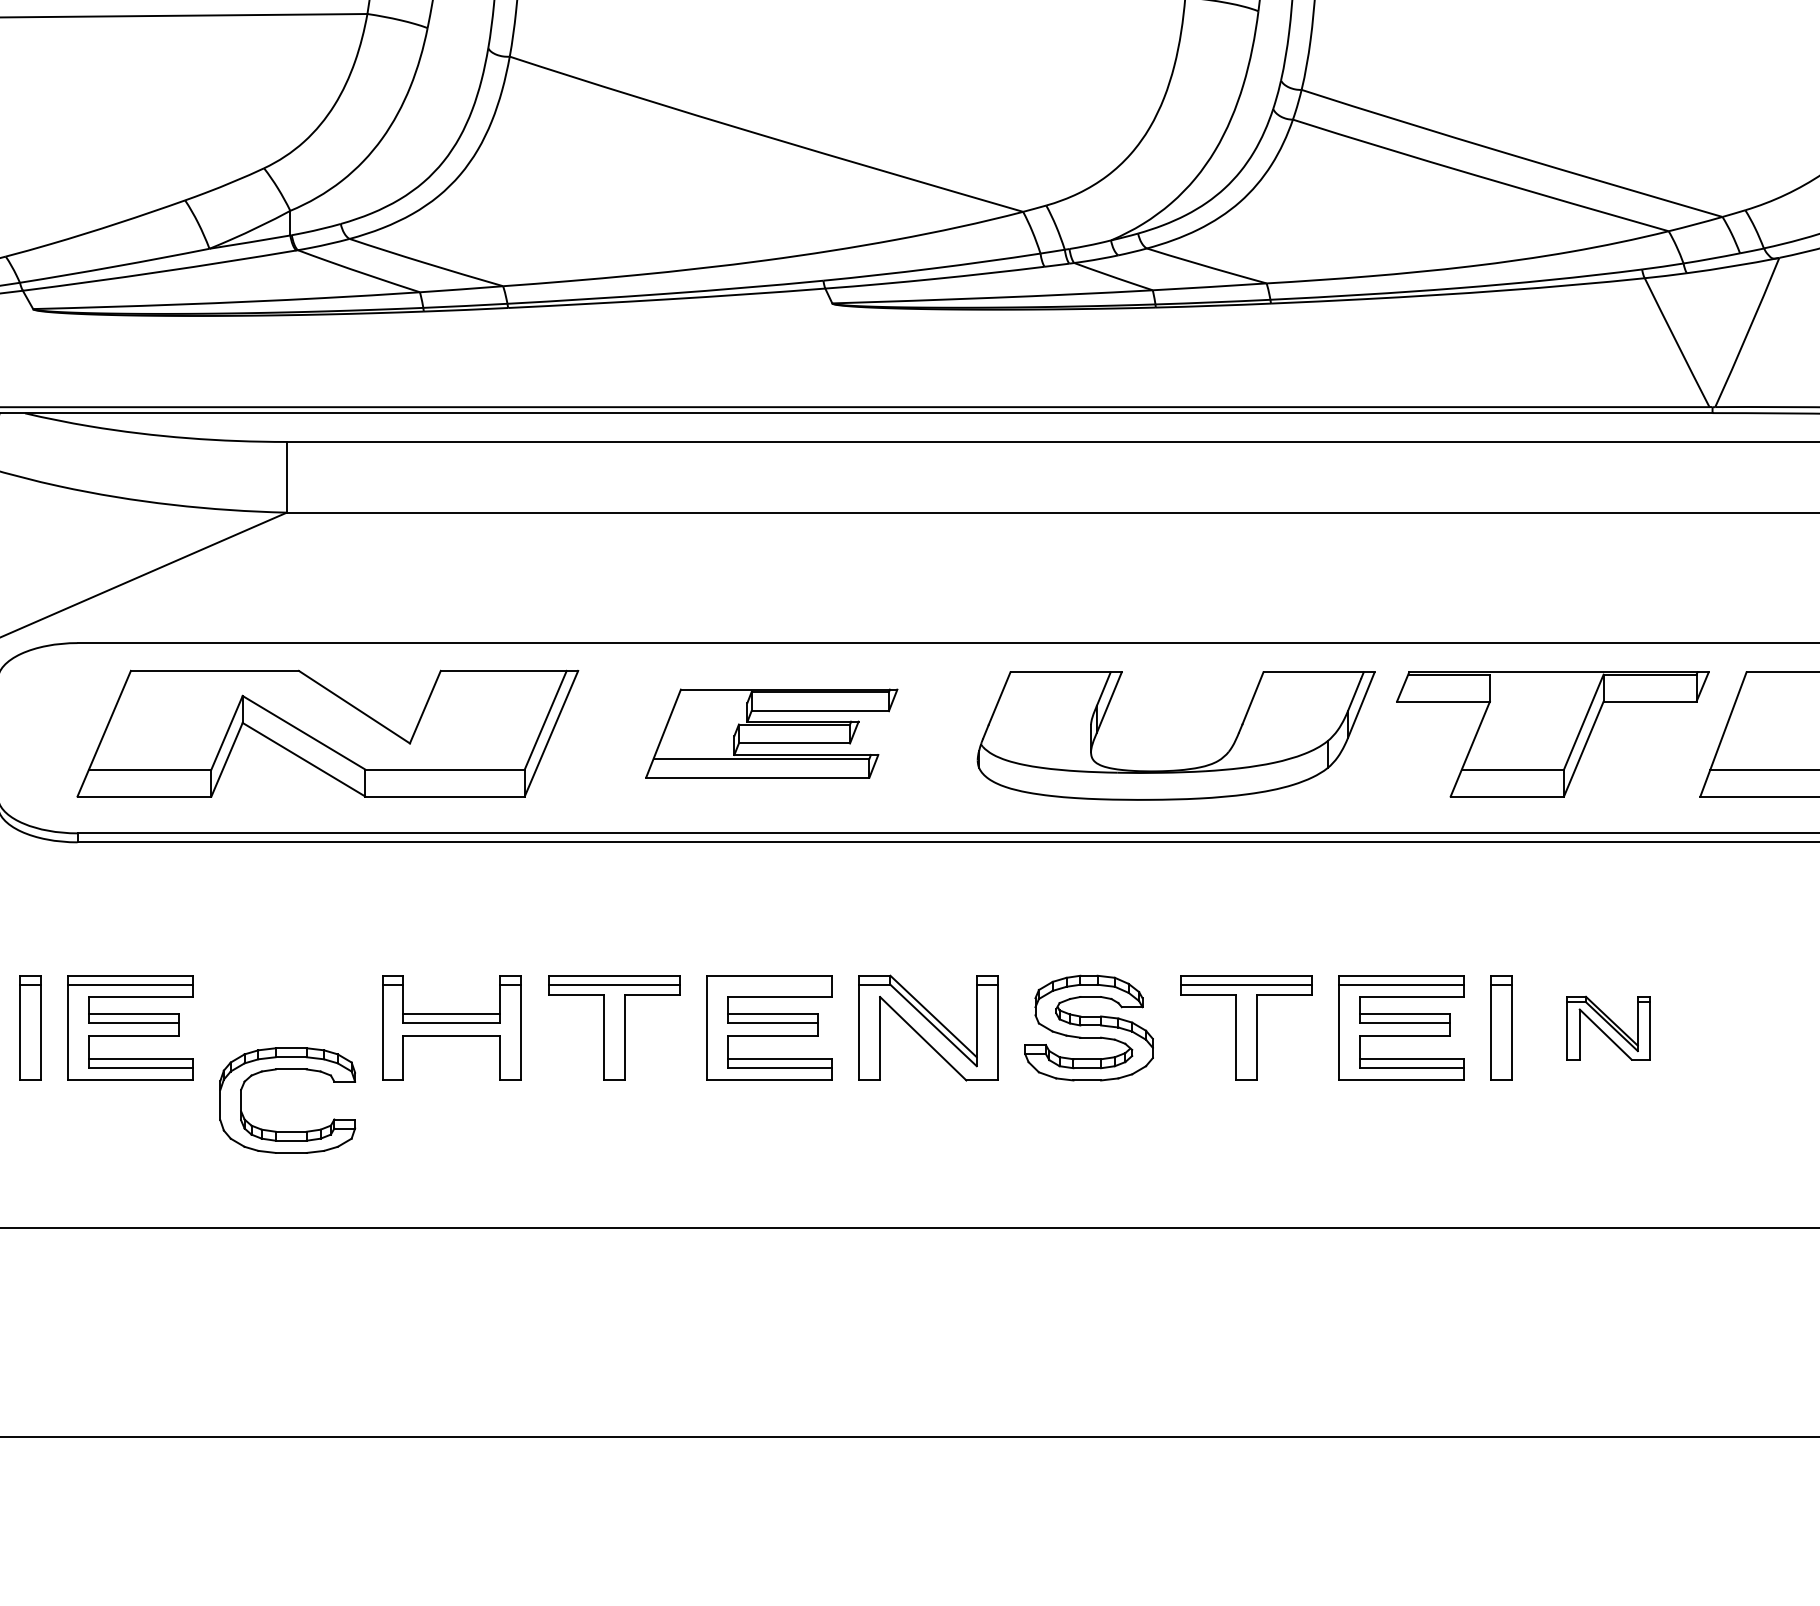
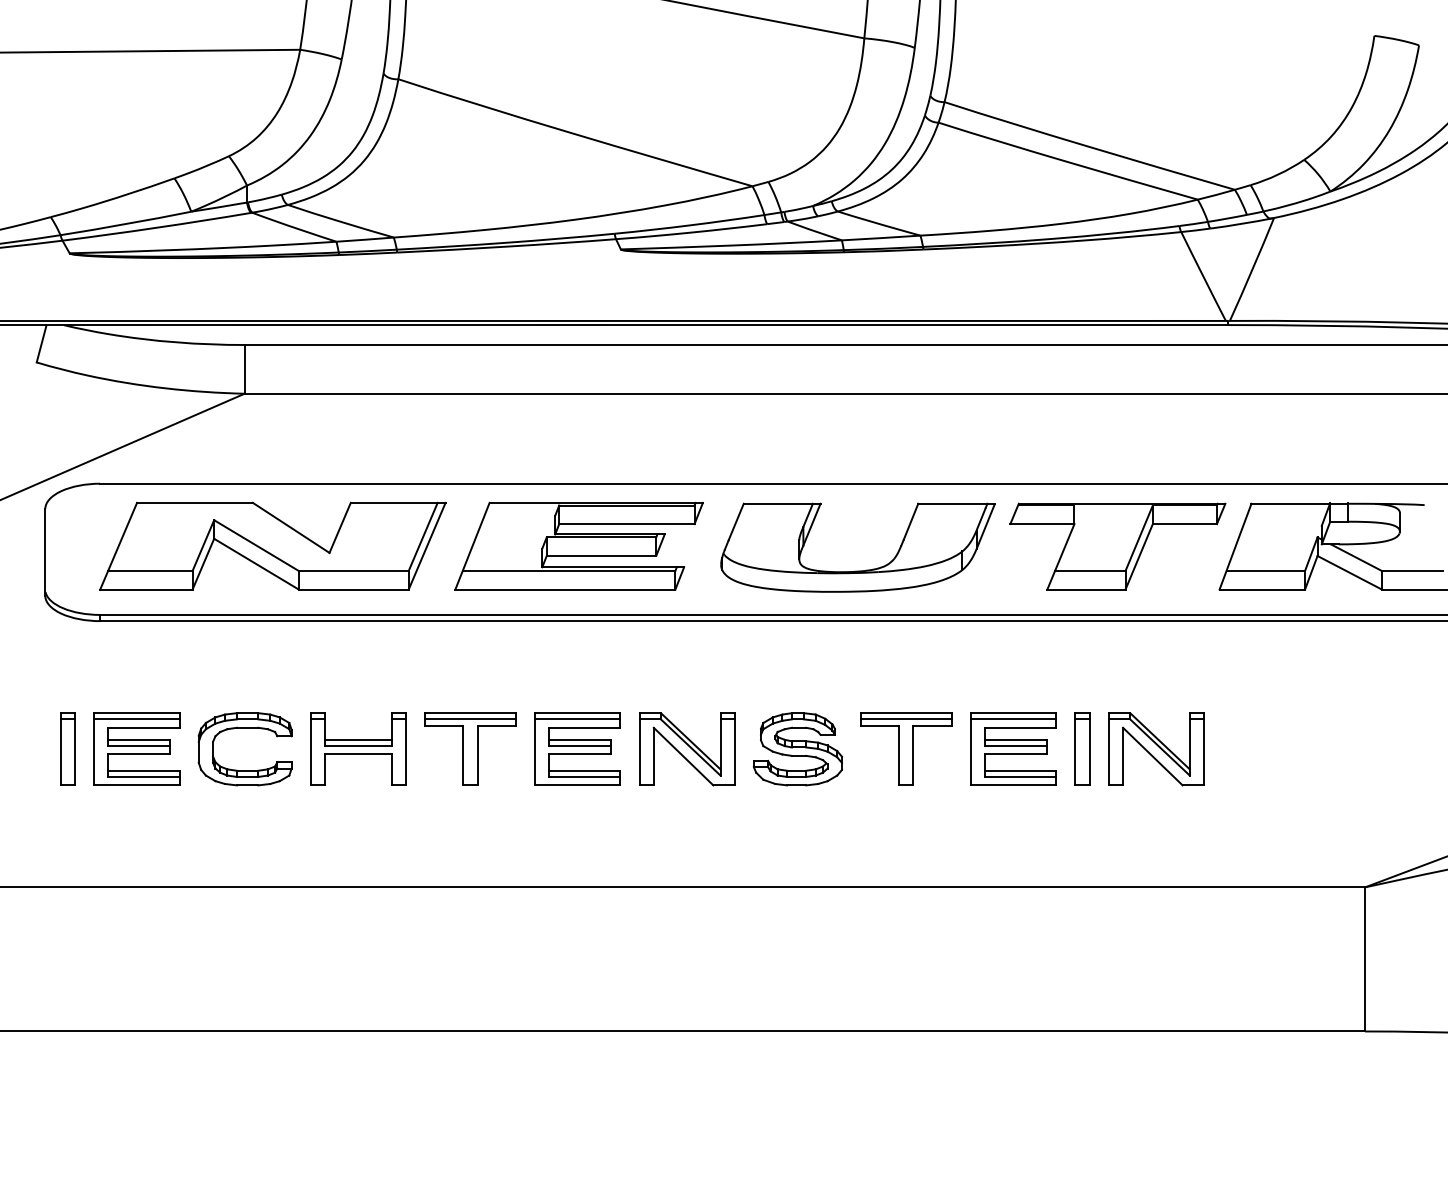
part: (770, 732) -> (578, 545), size x1.43
line: (769, 984) -> (577, 719), added
part: (1608, 1028) -> (1156, 749), size x1.67
part: (286, 1070) -> (244, 728), moved

